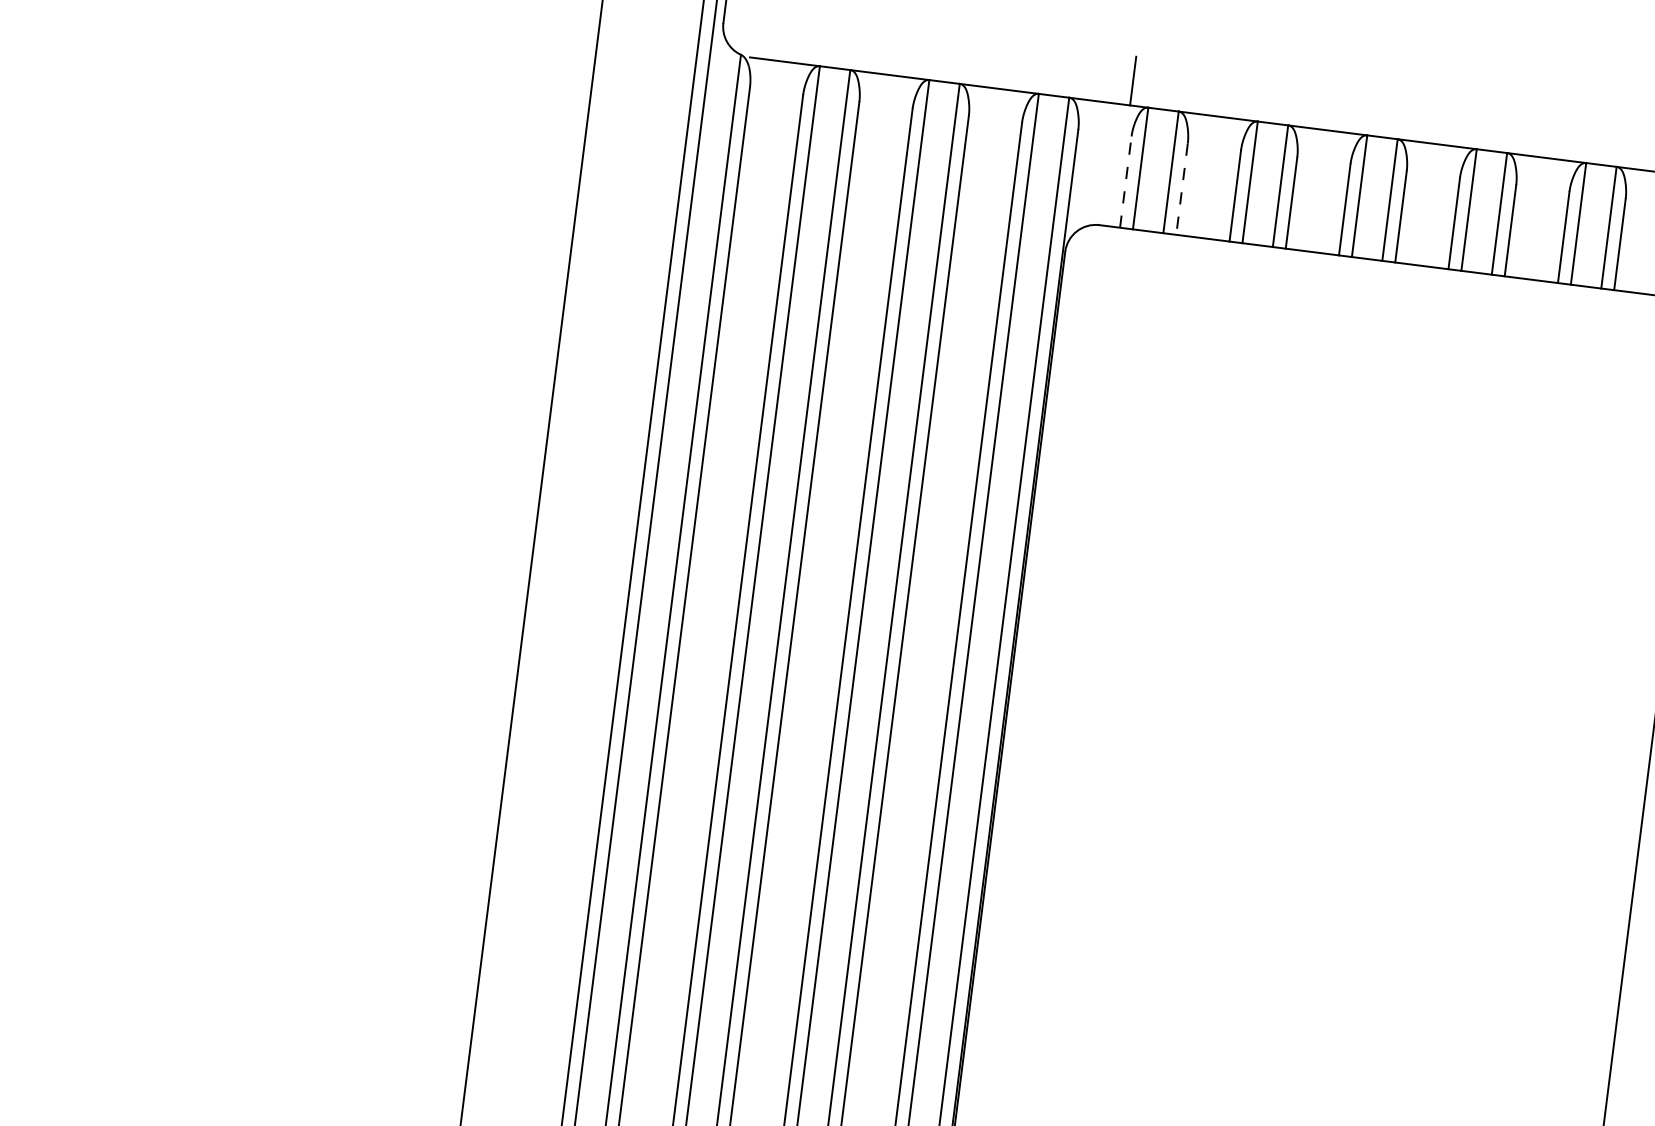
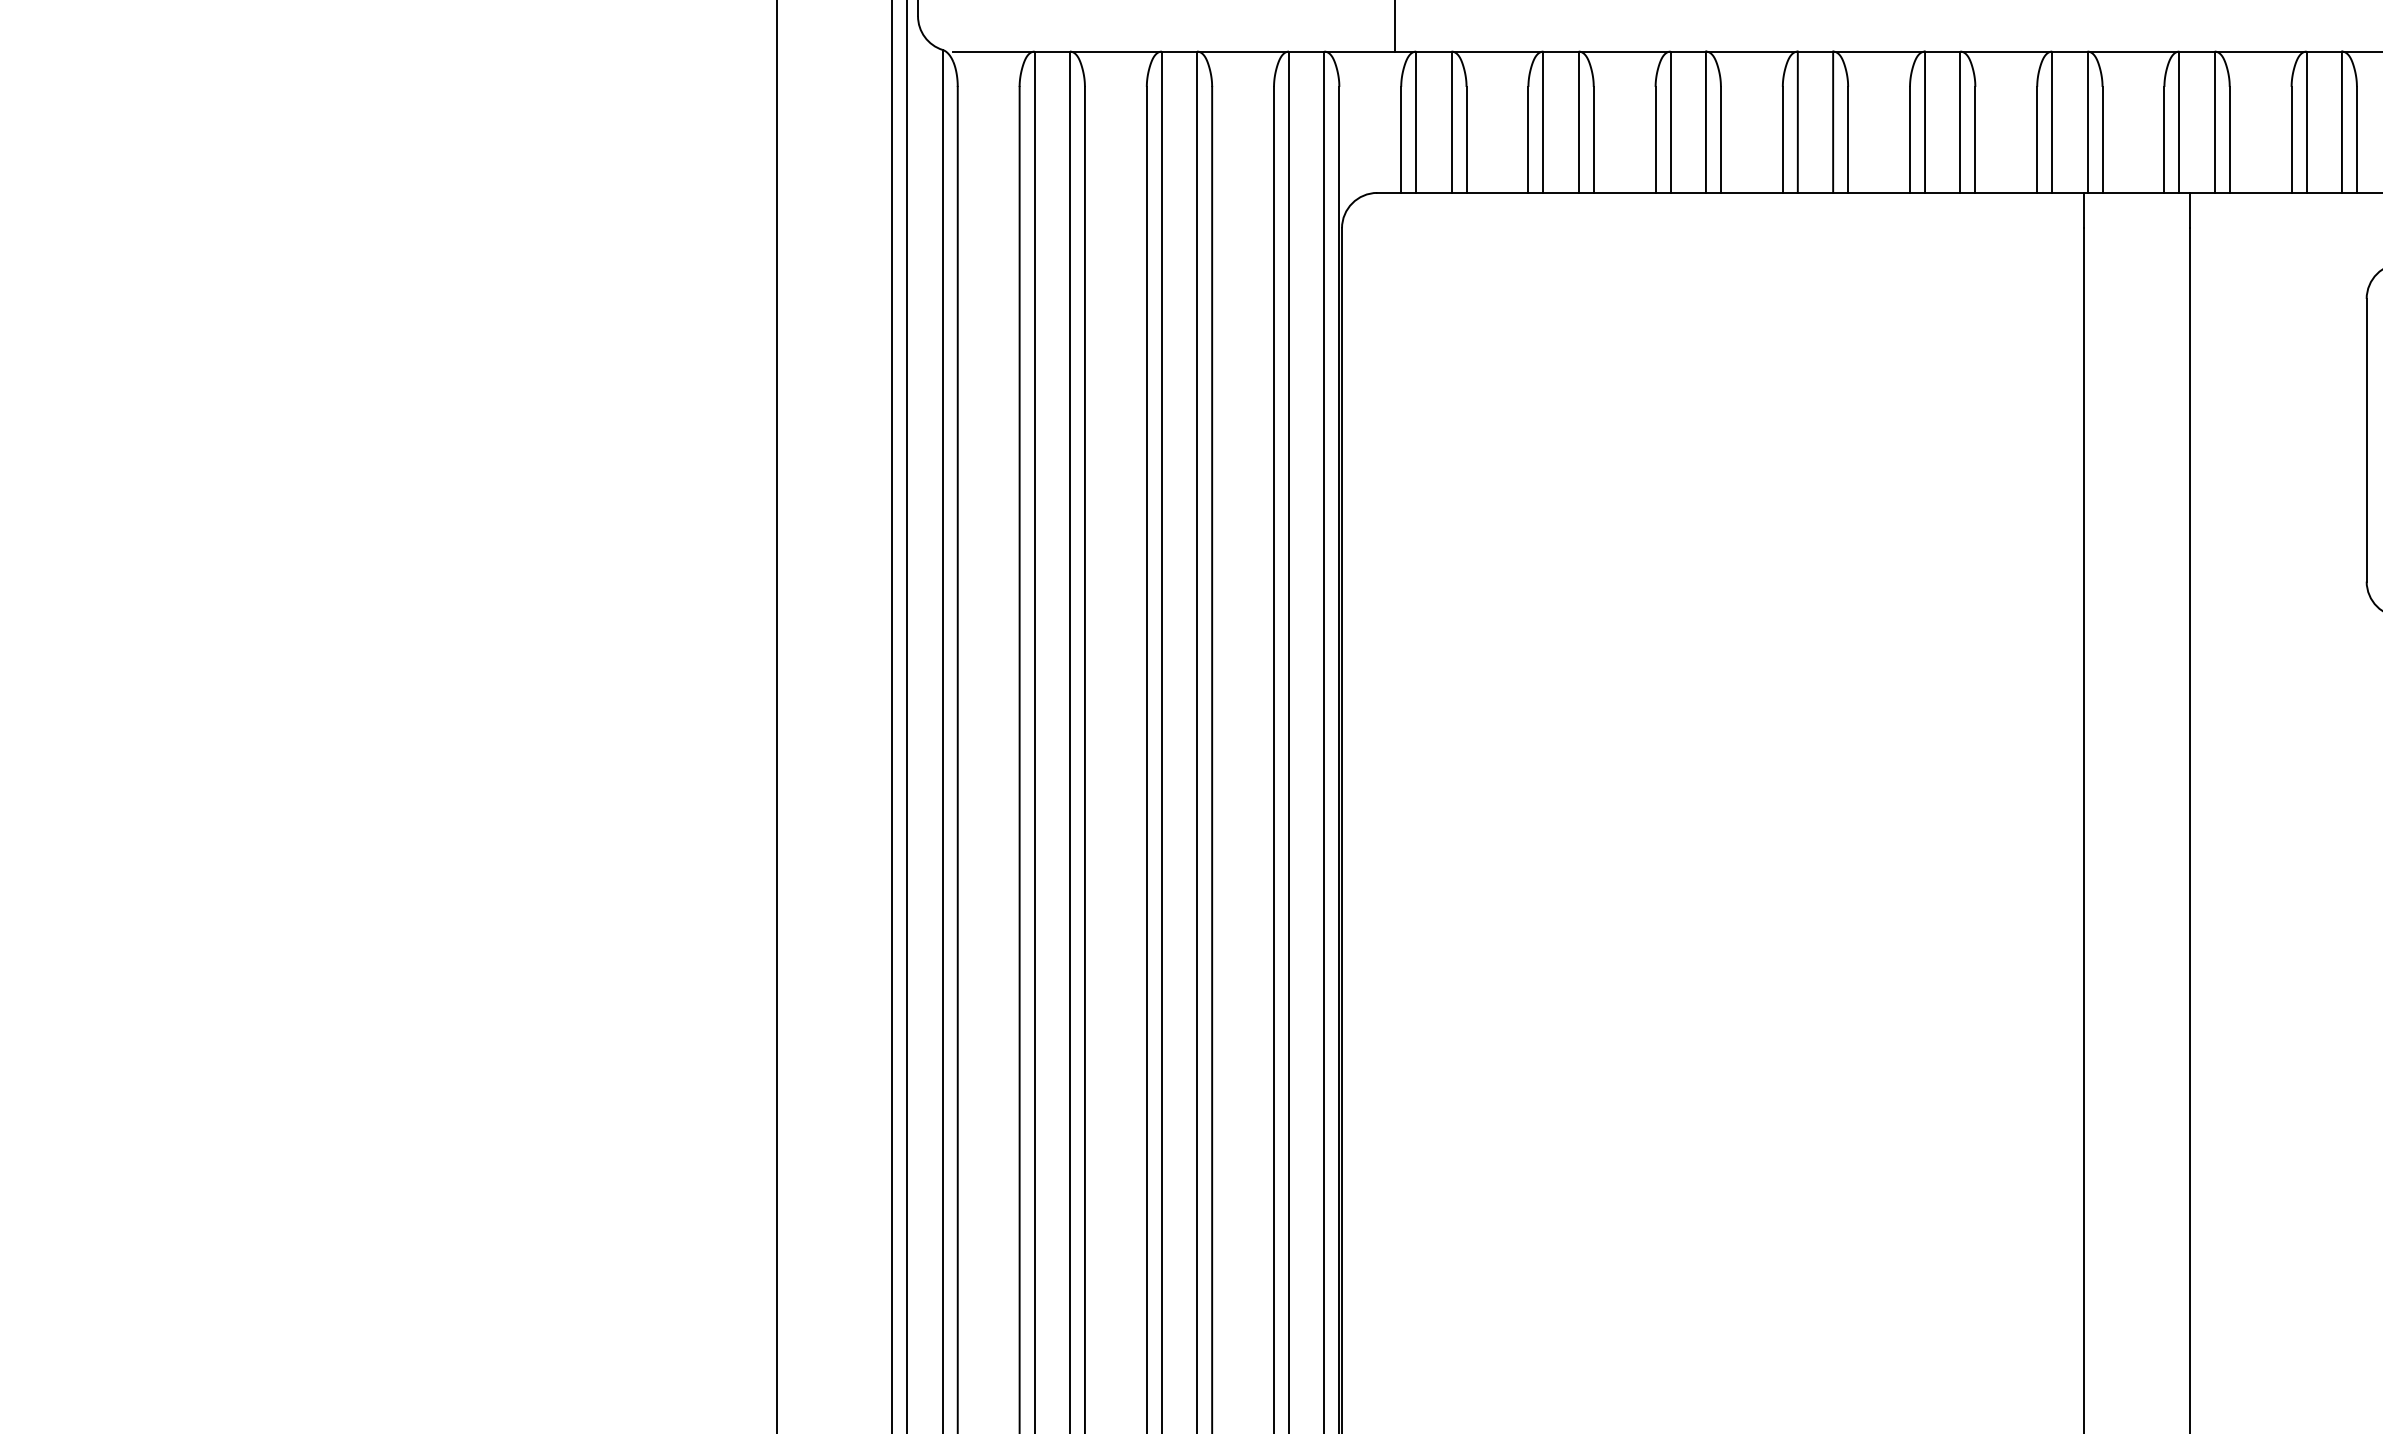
line: (1126, 181) -> (1401, 139), dashed -> solid
line: (1182, 188) -> (1466, 139), dashed -> solid

